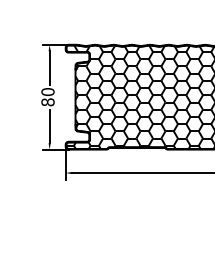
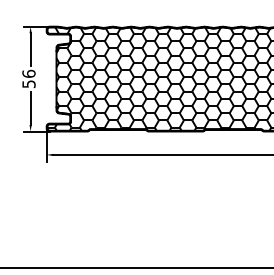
text: (47, 96) -> (28, 78), 80 -> 56

